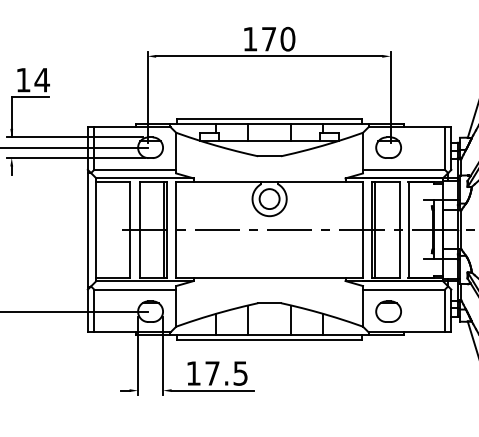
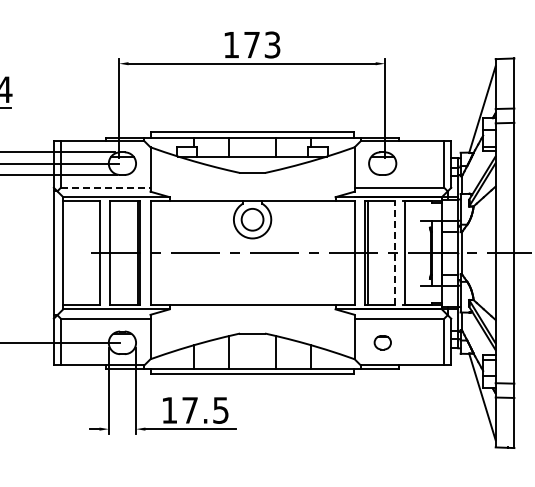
text: (287, 38) -> (272, 44), 170 -> 173
line: (135, 169) -> (105, 187), solid -> dashed
line: (399, 229) -> (394, 252), solid -> dashed
part: (388, 311) -> (382, 342), size x0.6

